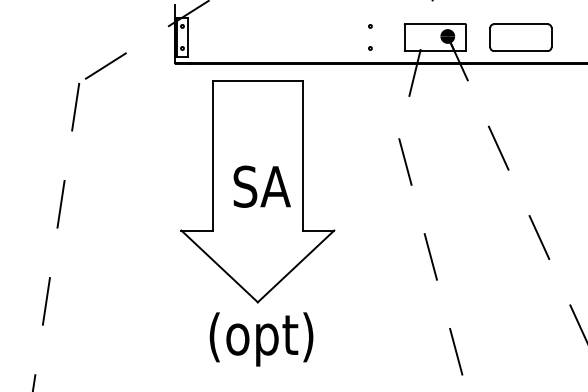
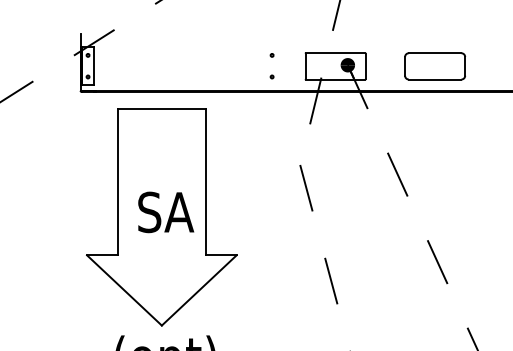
part: (520, 37) -> (434, 66), moved

